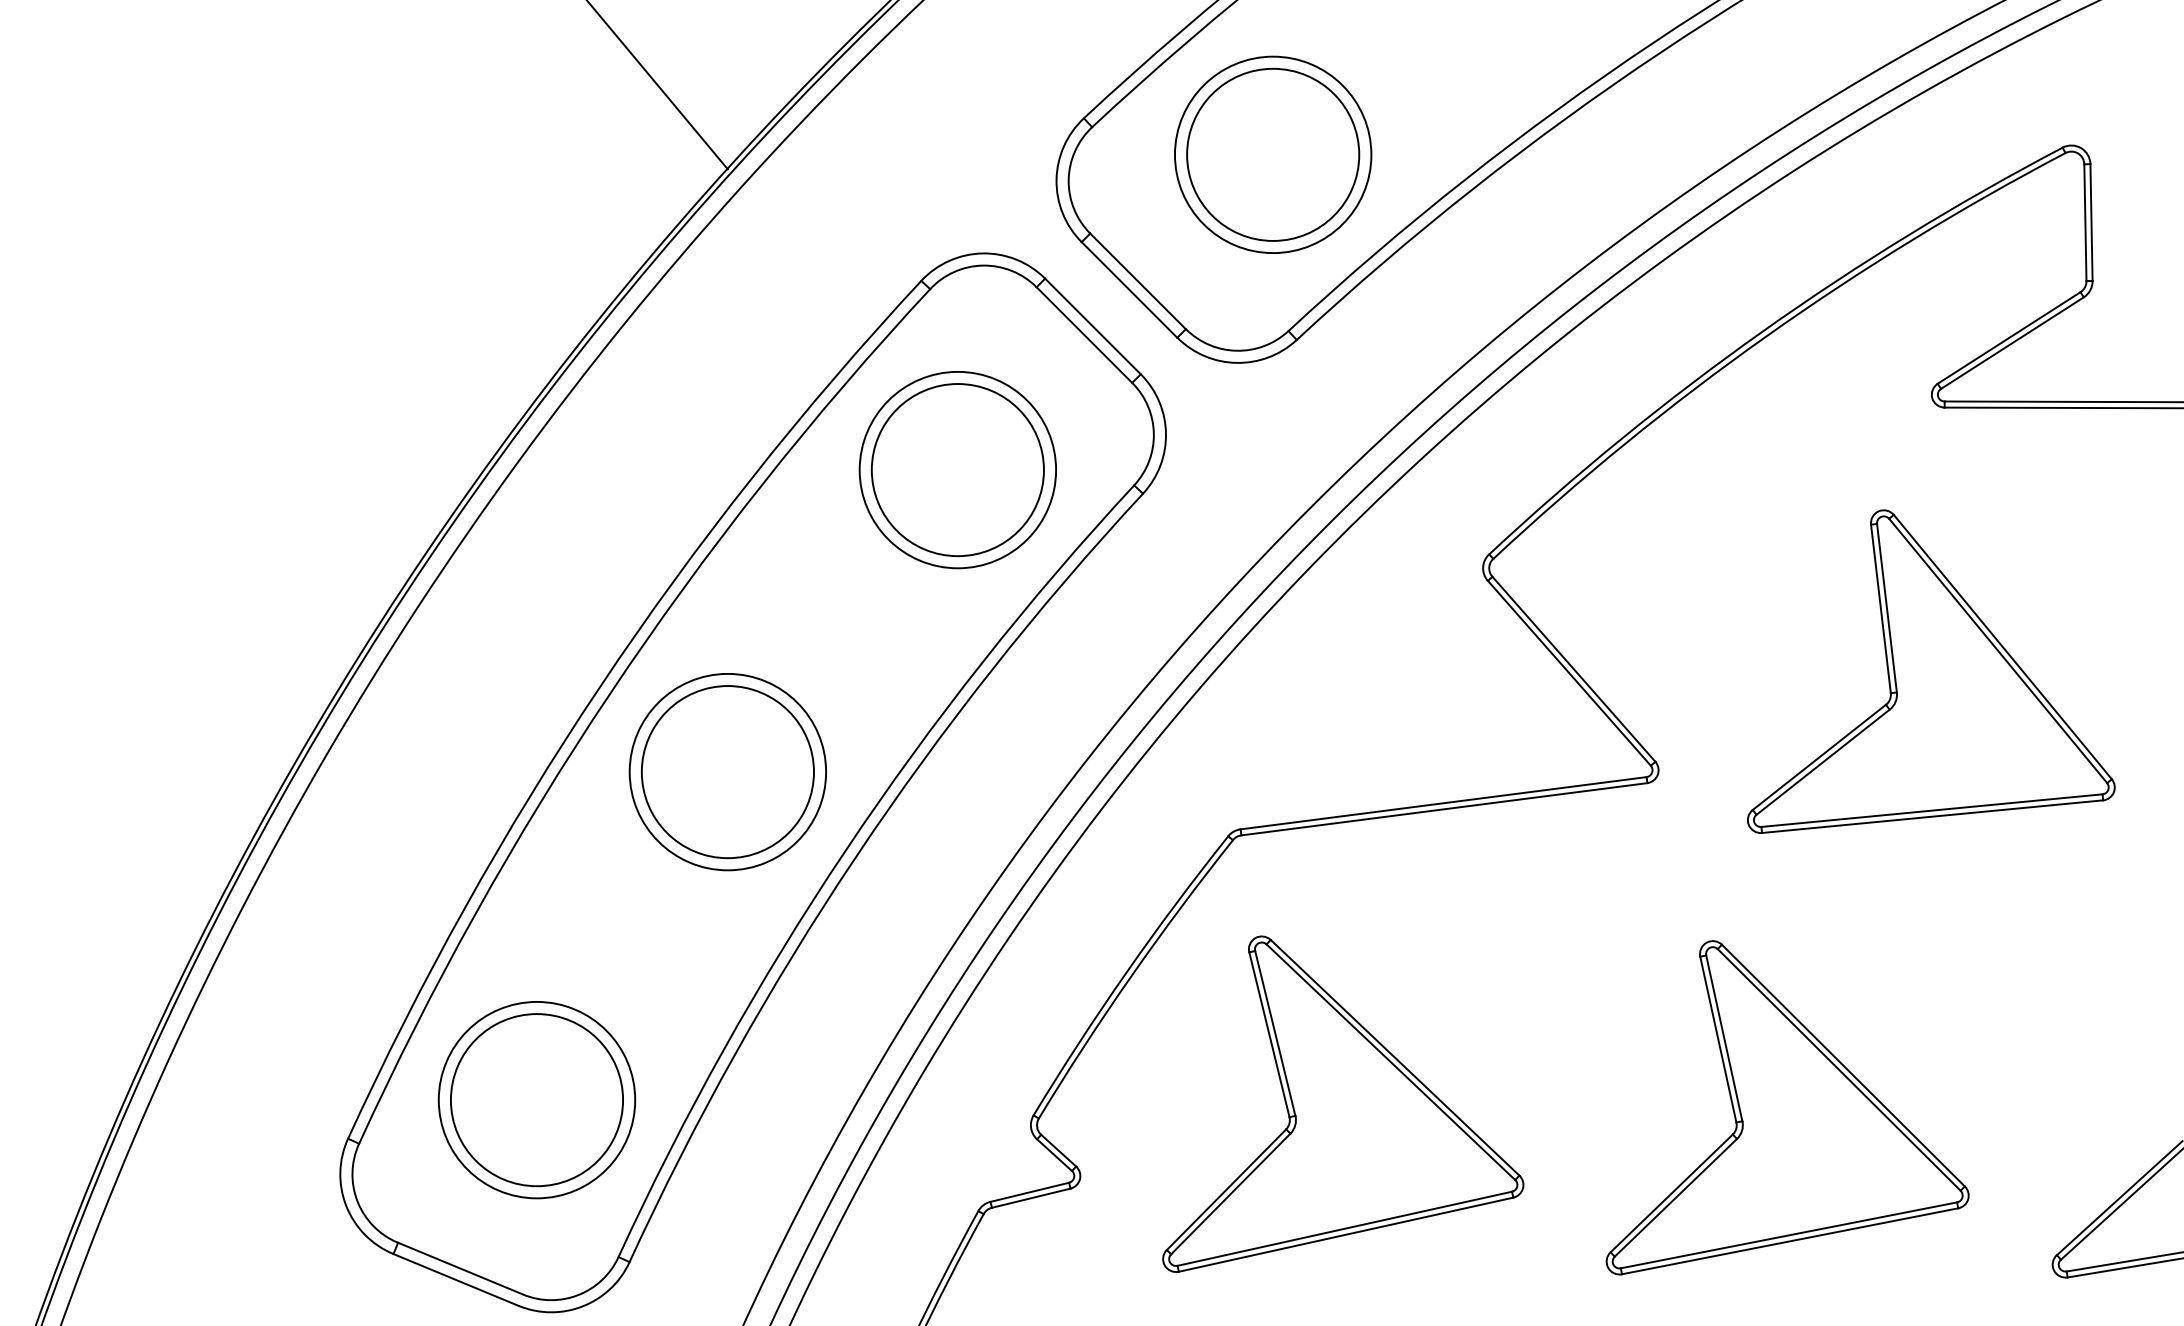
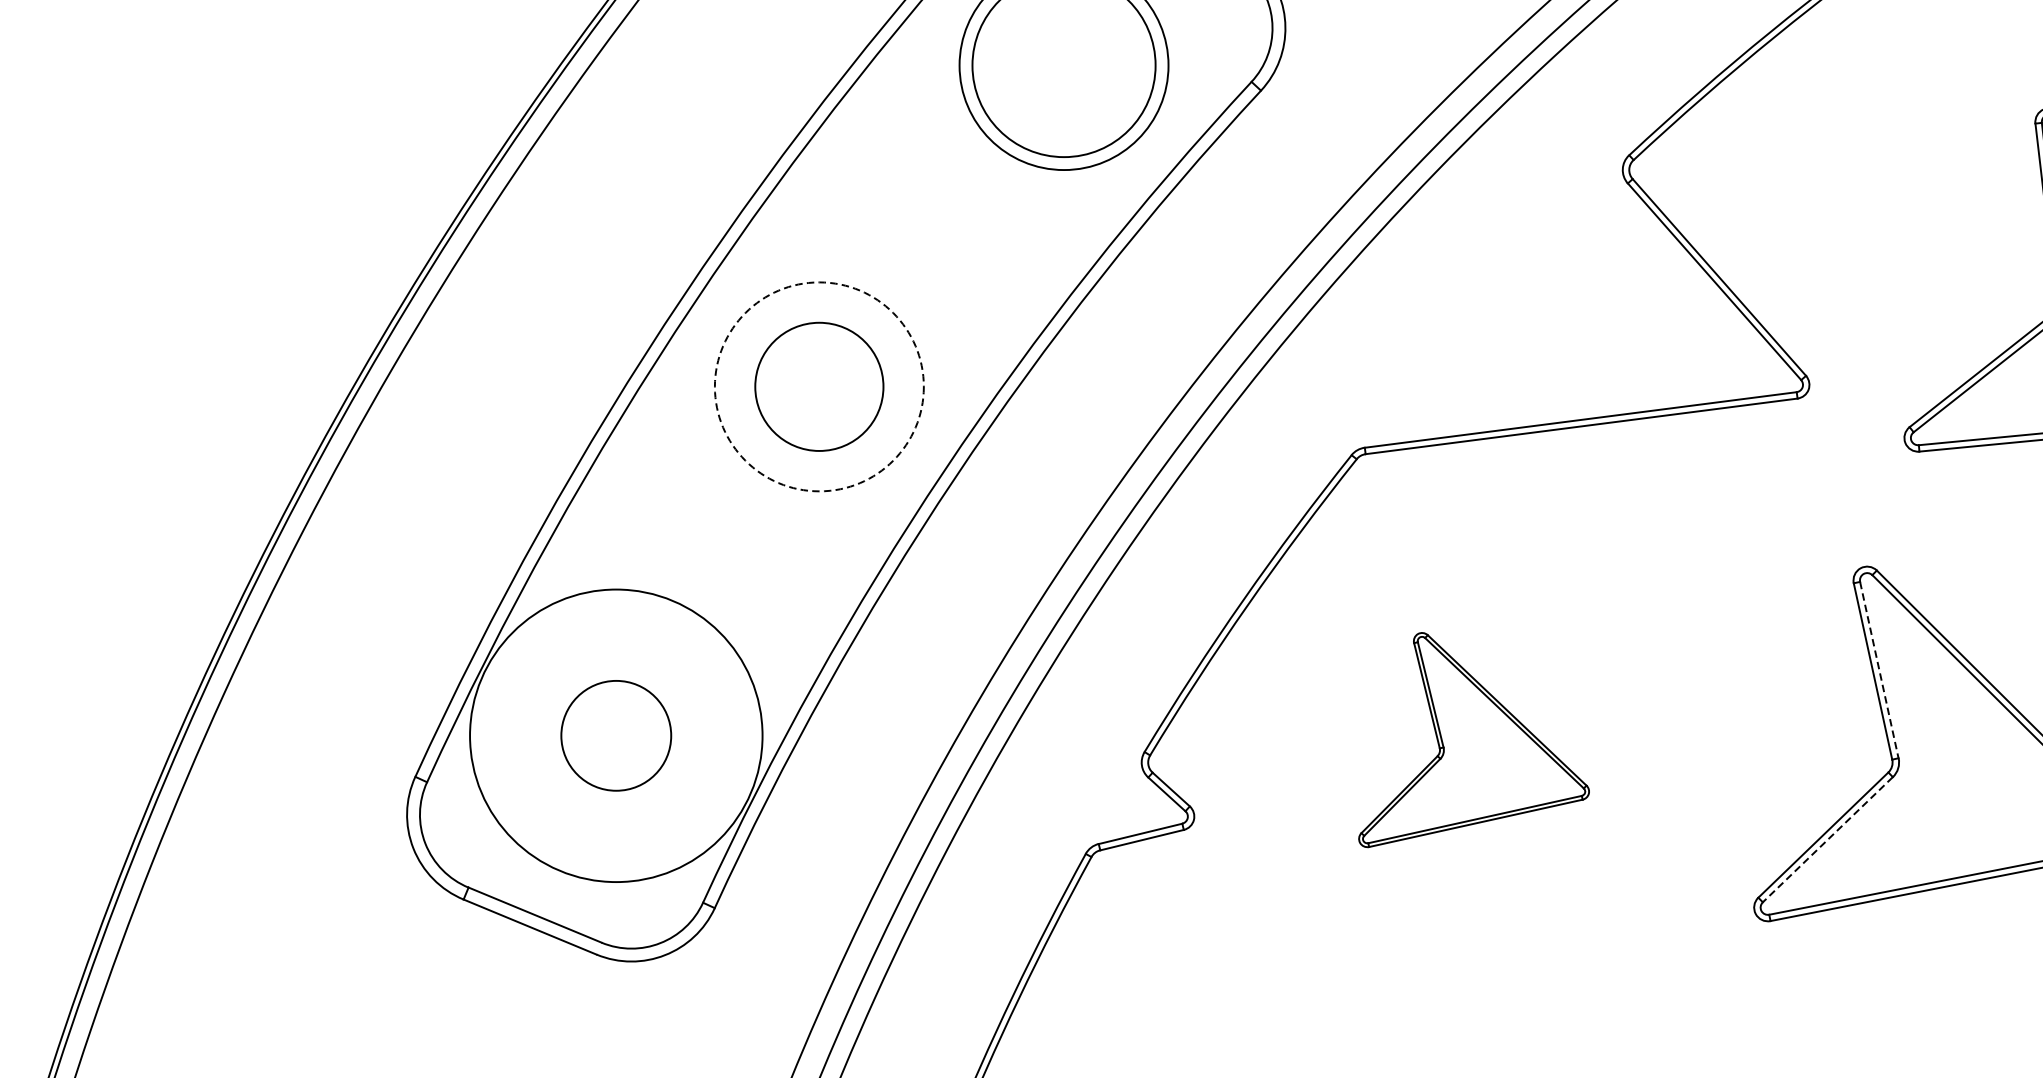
circle: (727, 771) -> (818, 386), solid -> dashed
circle: (727, 772) -> (818, 387), size x0.7
line: (1724, 1038) -> (1879, 670), solid -> dashed
circle: (536, 1099) -> (615, 735), size x1.4
circle: (536, 1100) -> (615, 736), size x0.6
part: (1343, 1103) -> (1474, 739), size x0.6
line: (1675, 1197) -> (1827, 839), solid -> dashed

